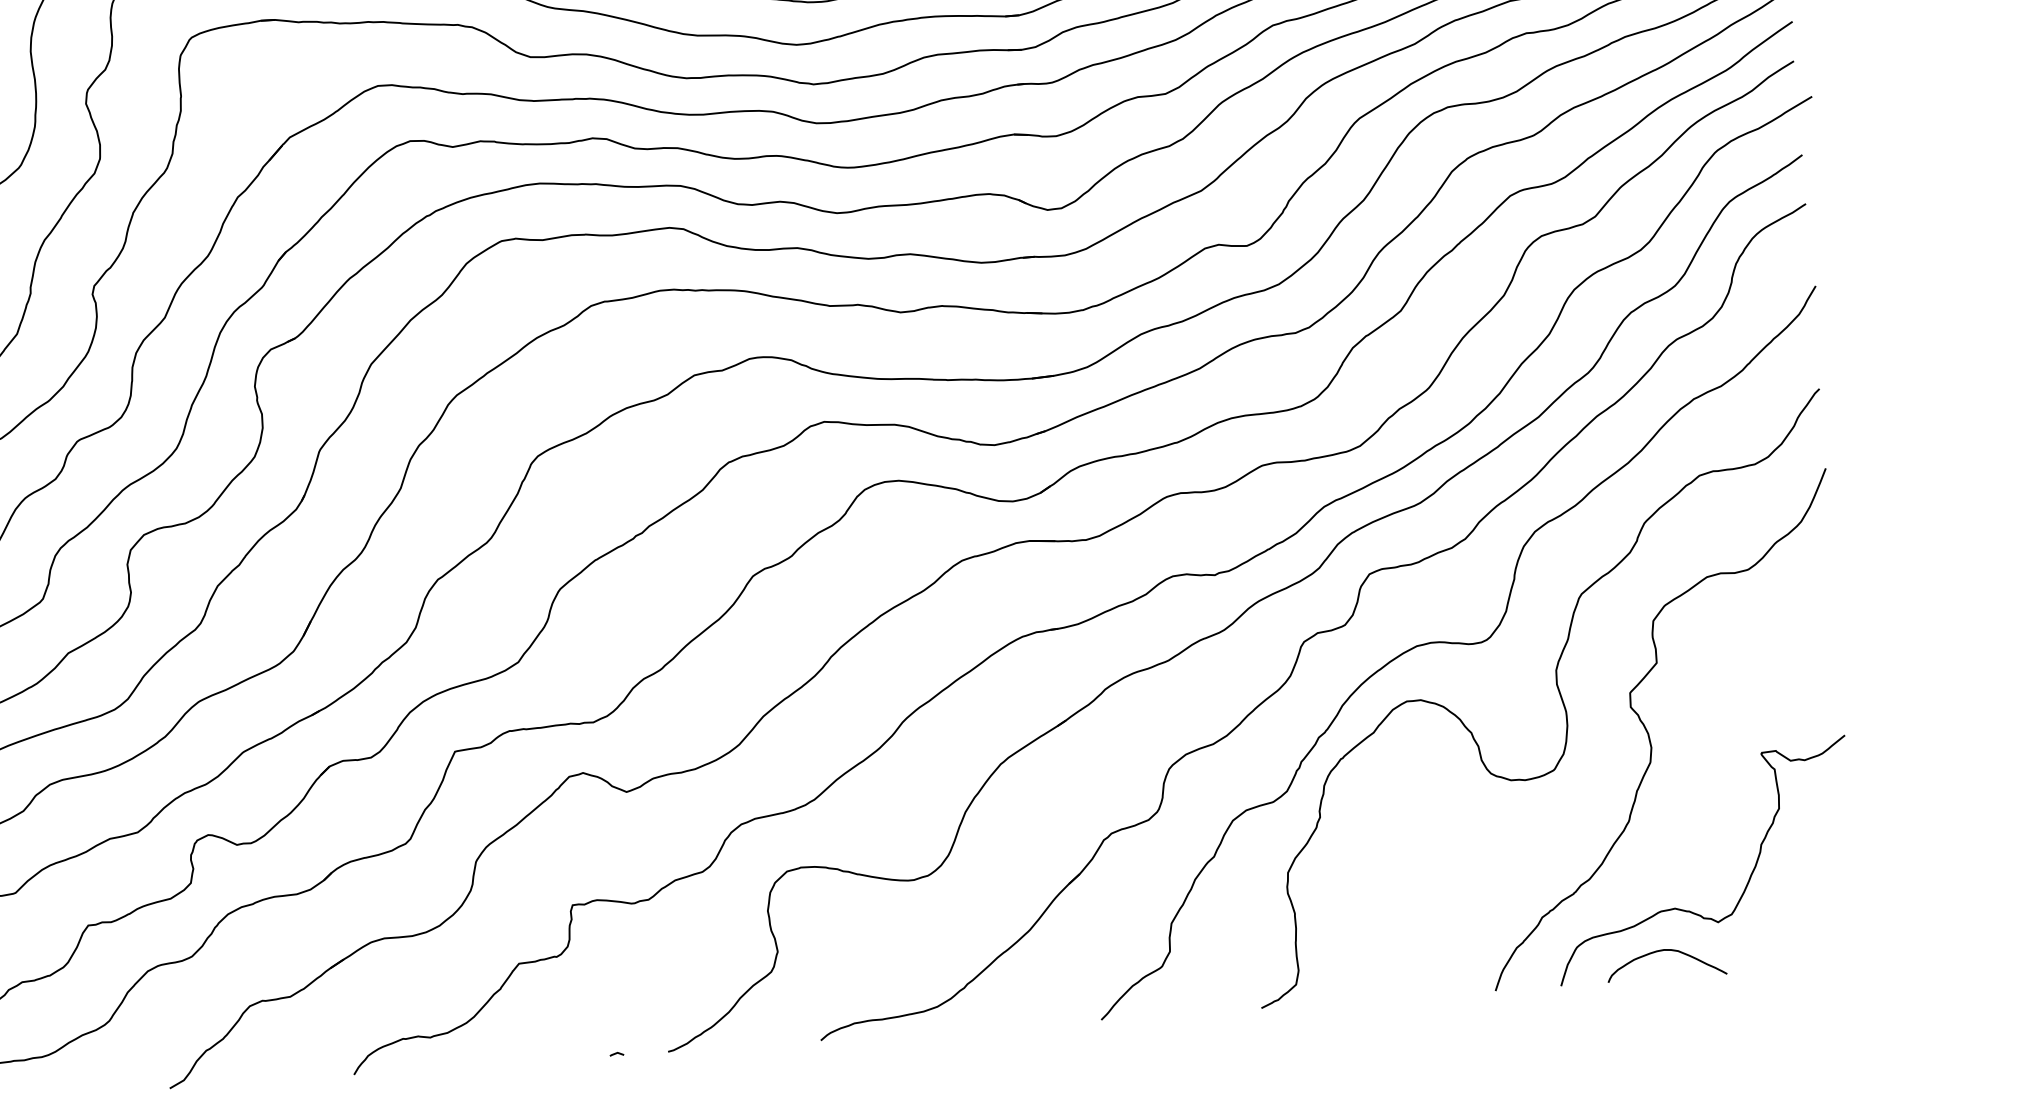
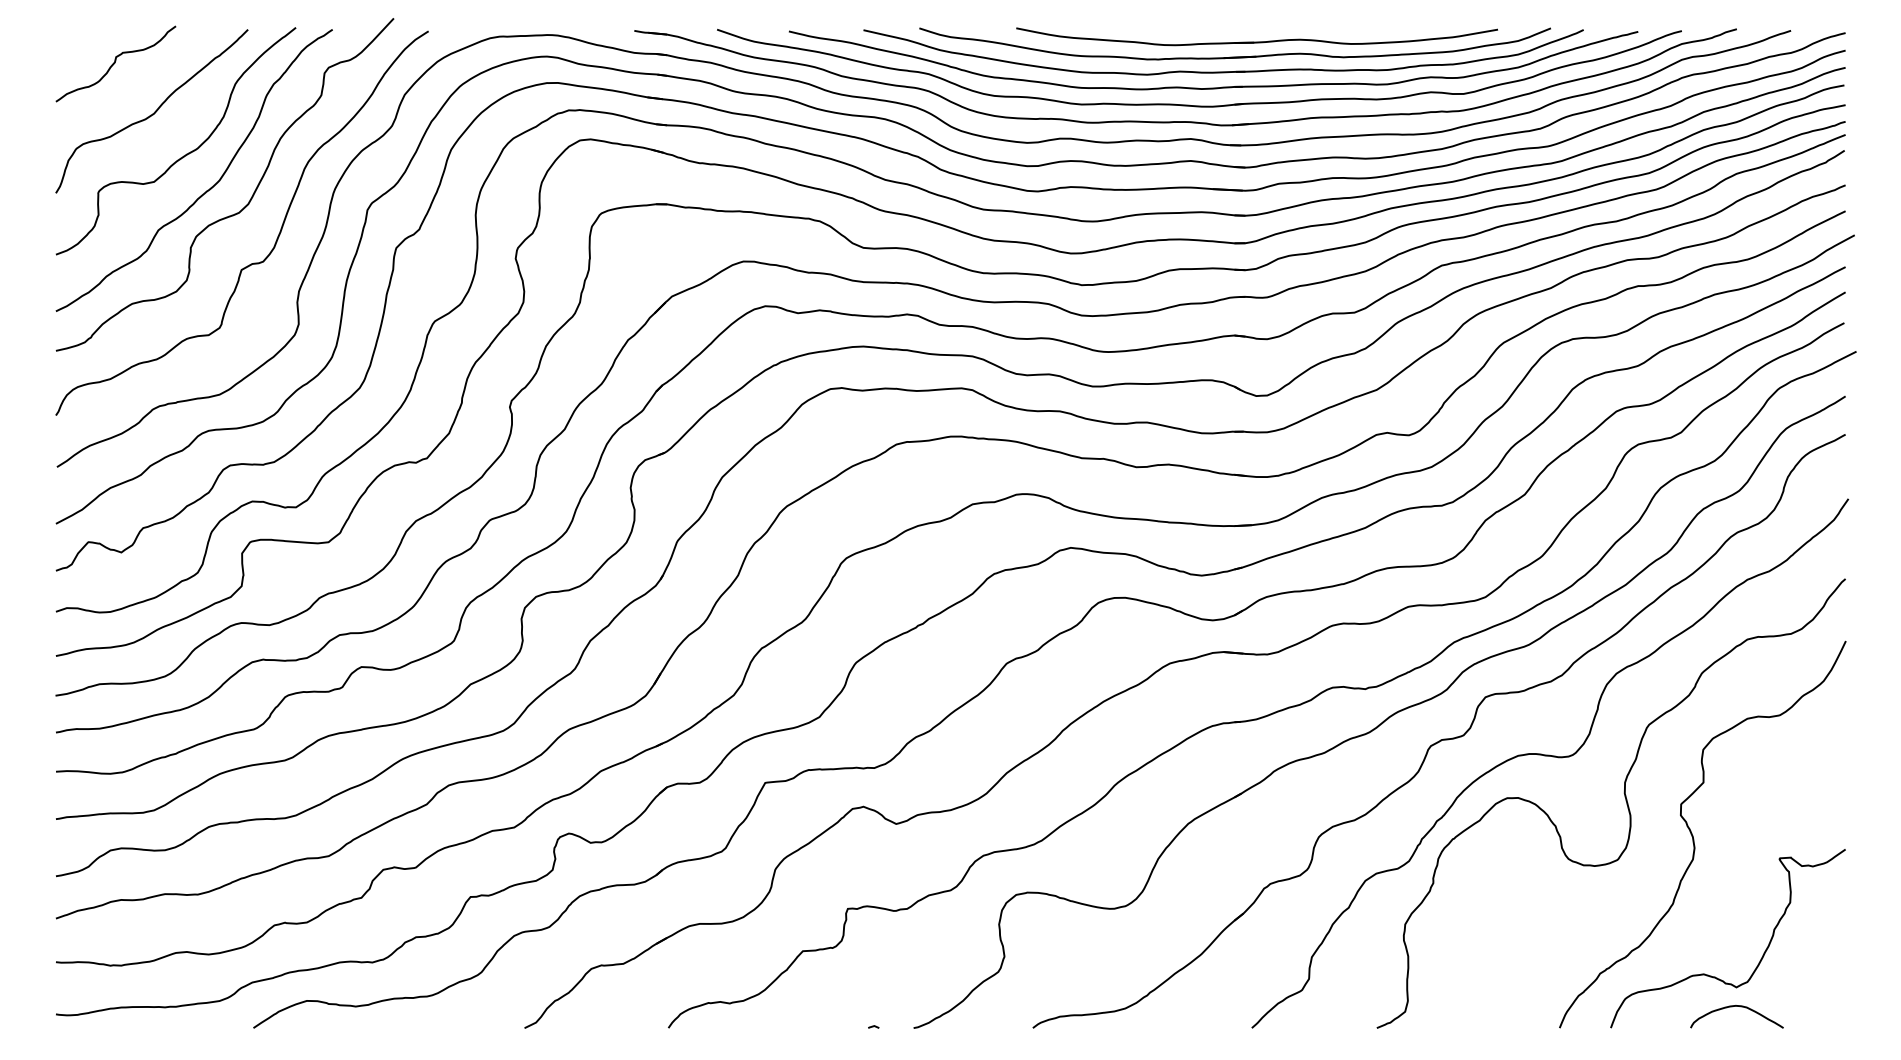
curve: (1659, 952) -> (1732, 1007), moved

